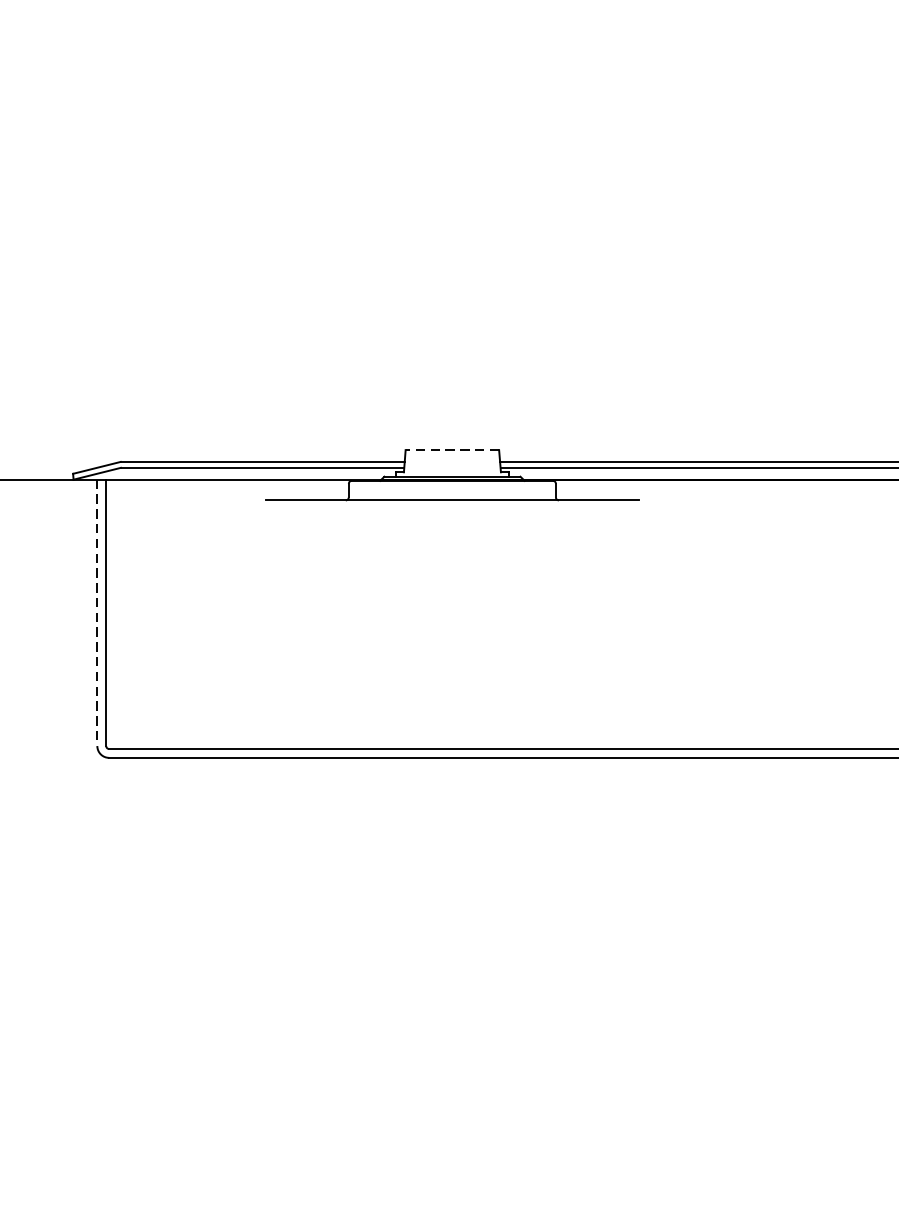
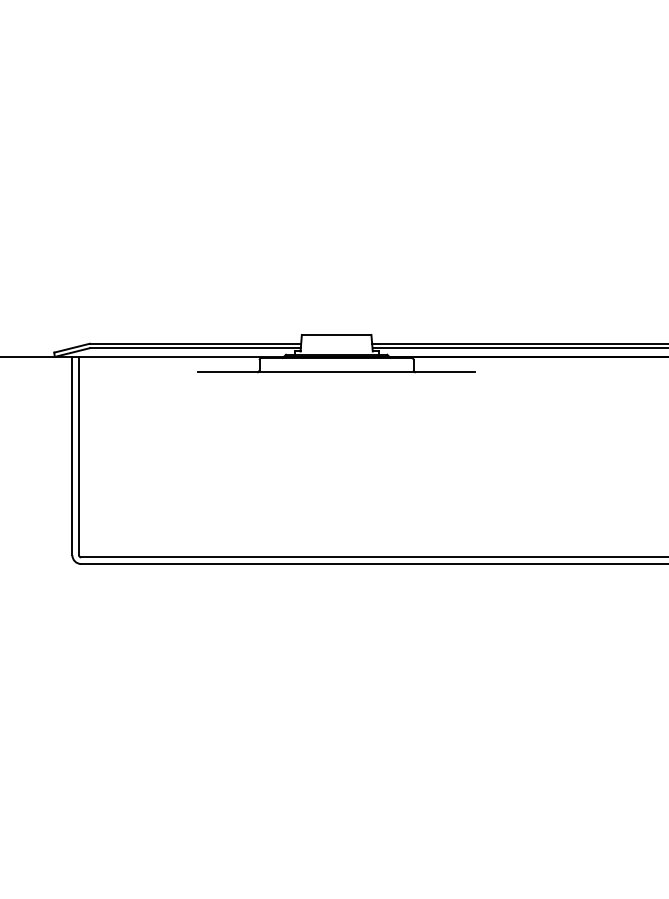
line: (452, 449) -> (336, 334), dashed -> solid
line: (97, 613) -> (72, 456), dashed -> solid

